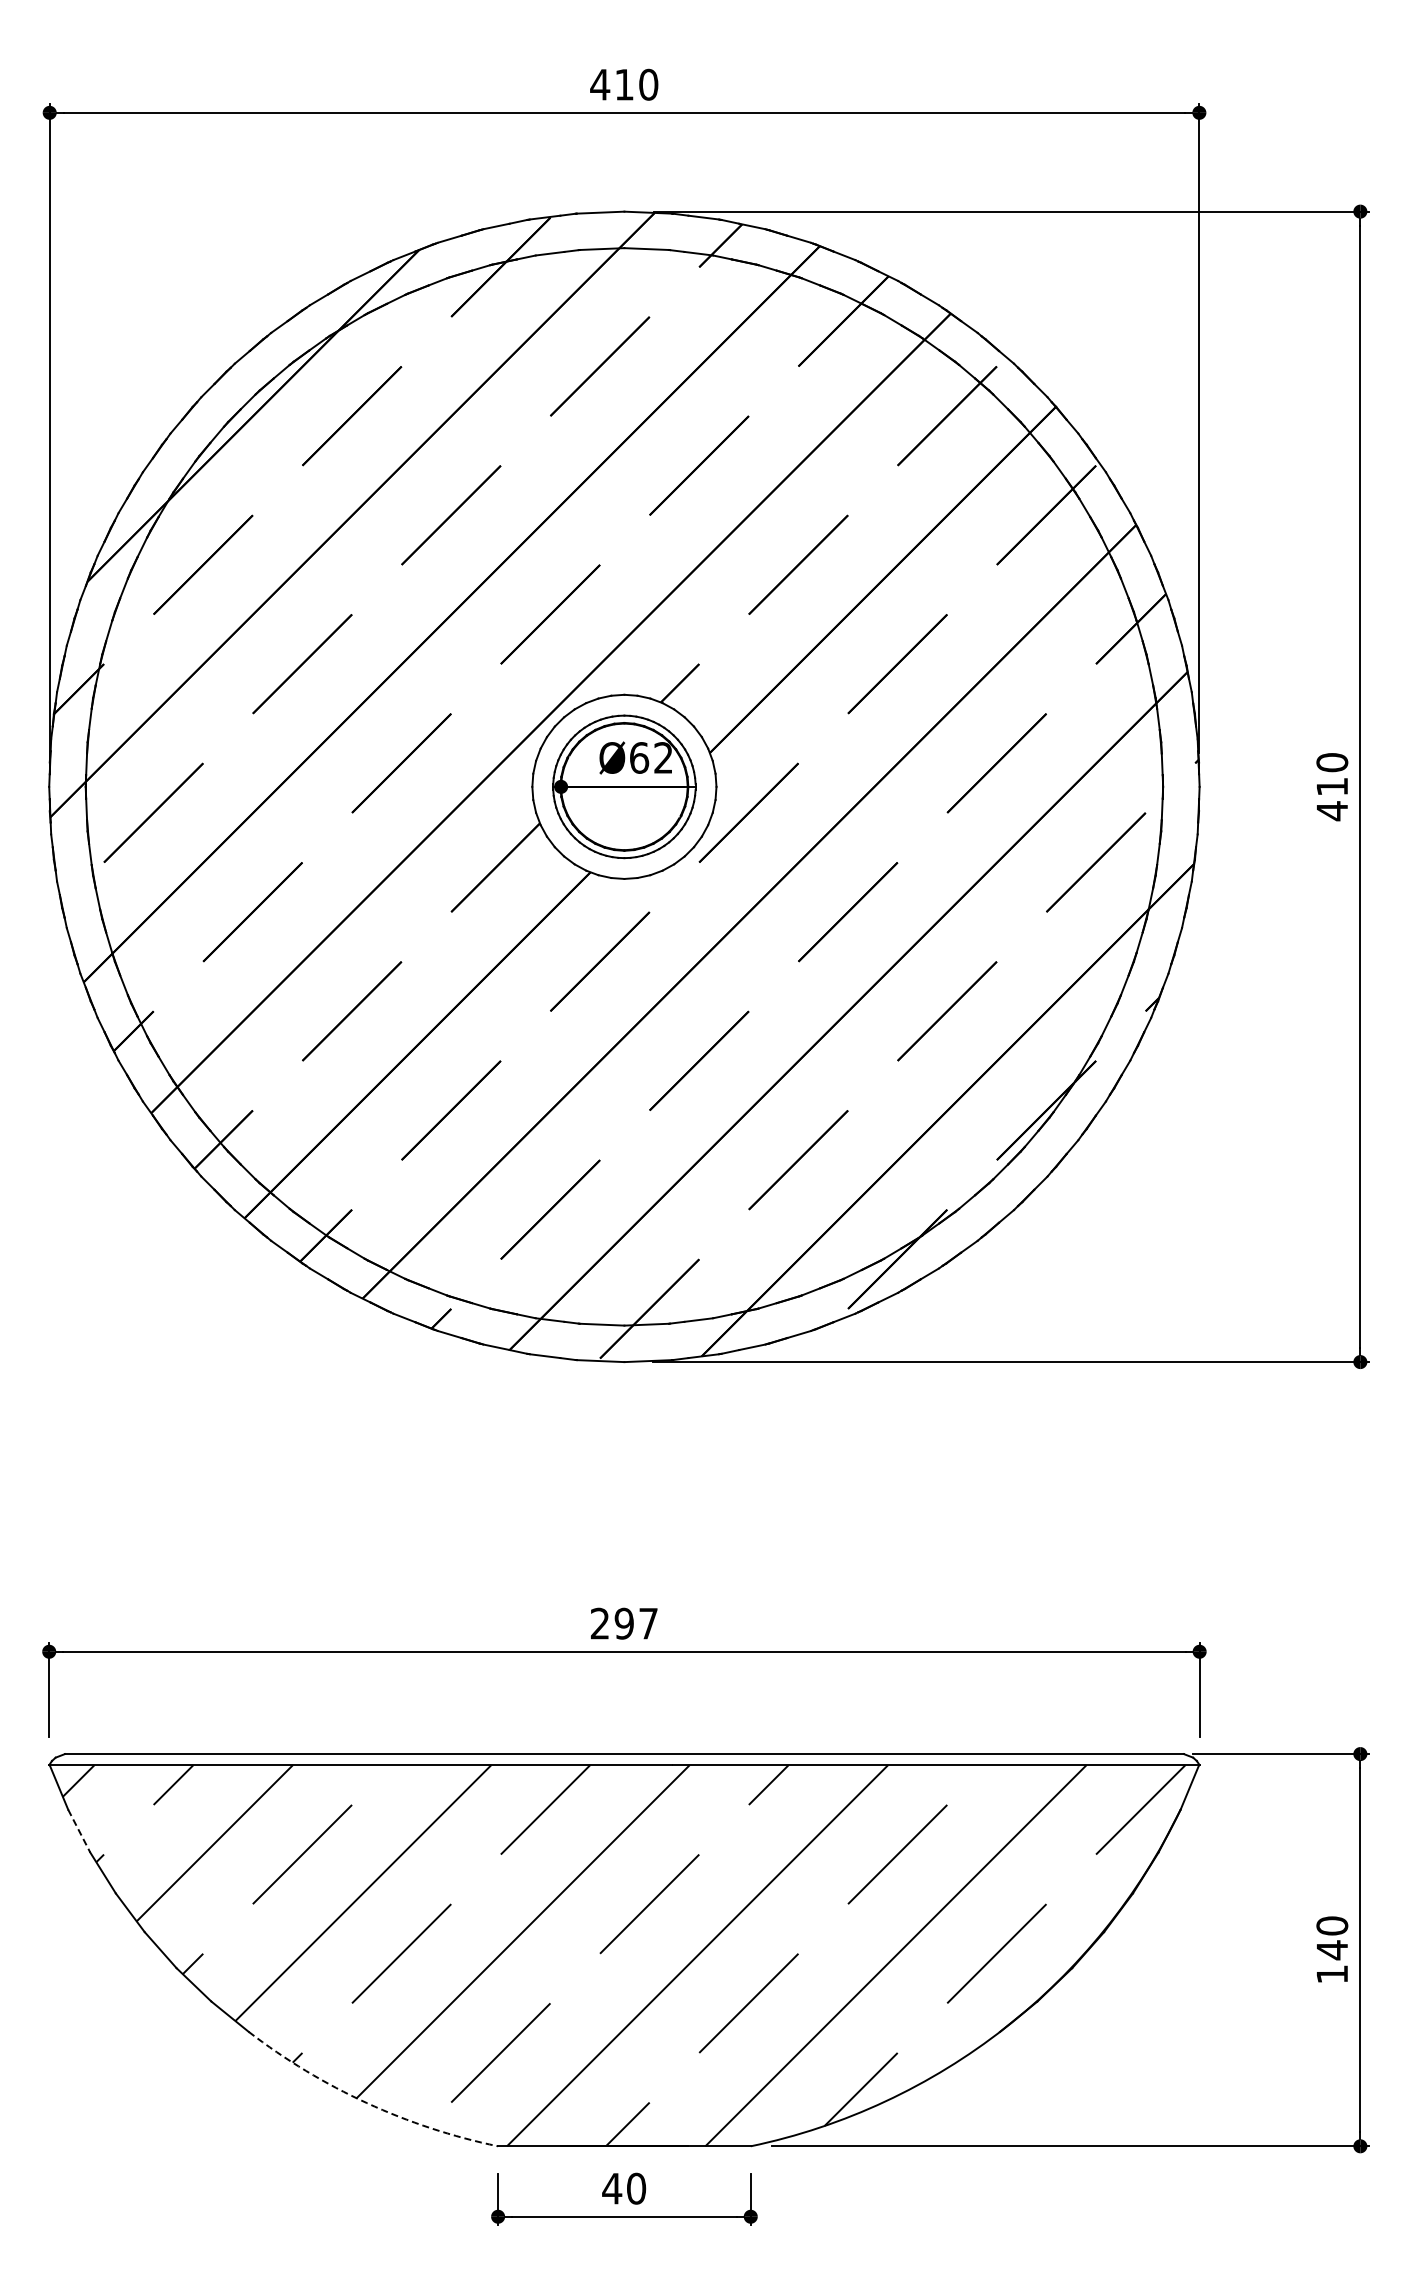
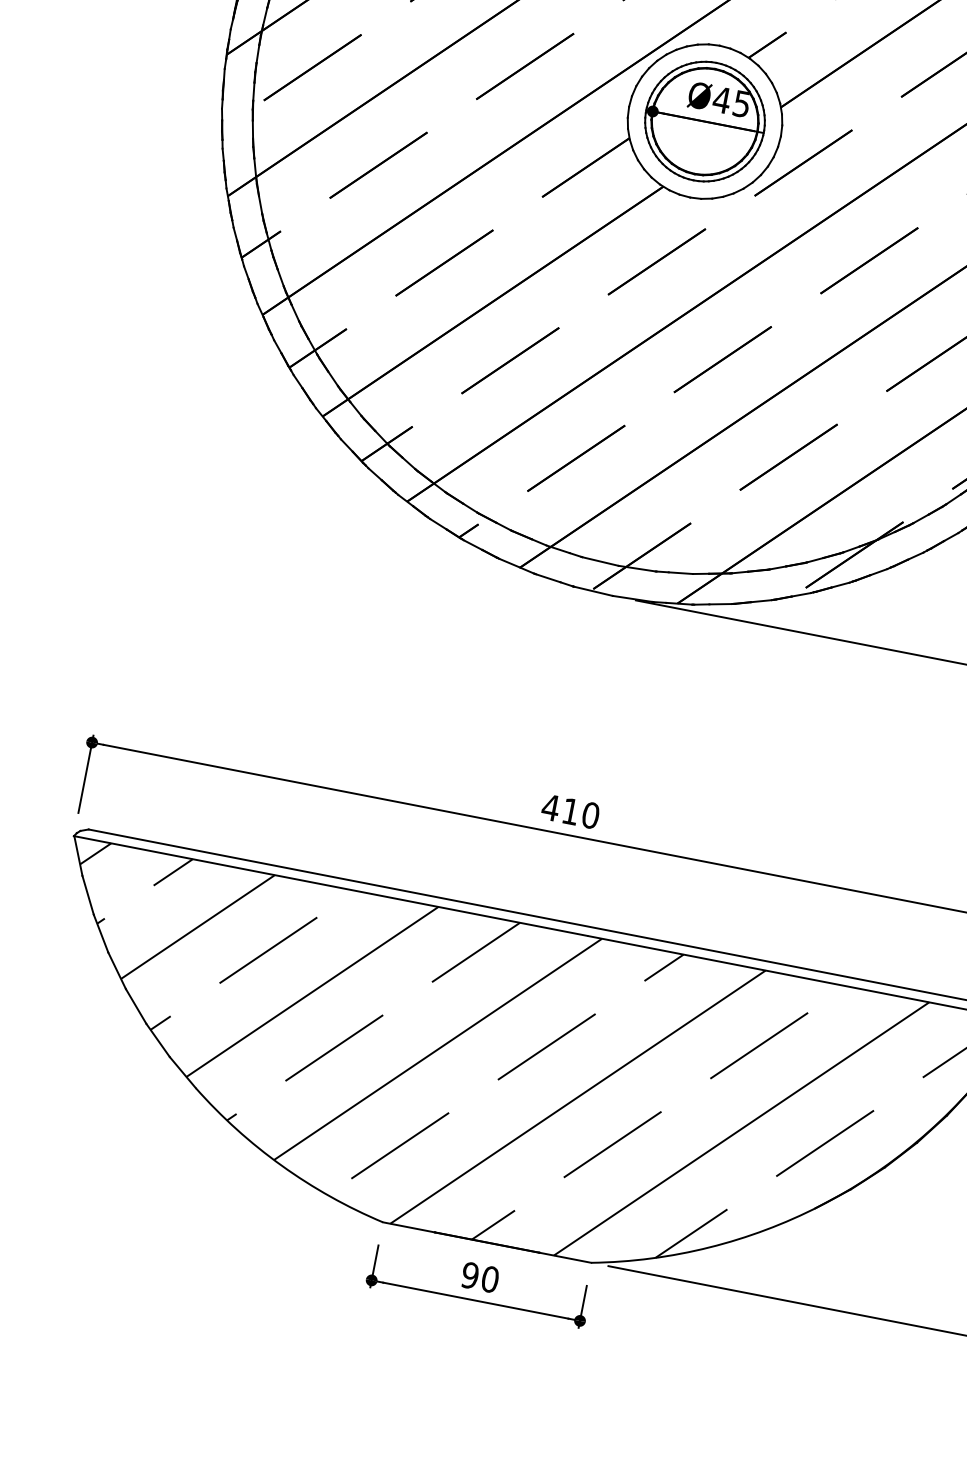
text: (650, 757) -> (731, 101), Ø62 -> Ø45
text: (624, 1623) -> (570, 811), 297 -> 410
line: (79, 1831) -> (88, 895), dashed -> solid
arc: (367, 2103) -> (282, 1166), dashed -> solid
text: (612, 2188) -> (470, 1275), 40 -> 90

